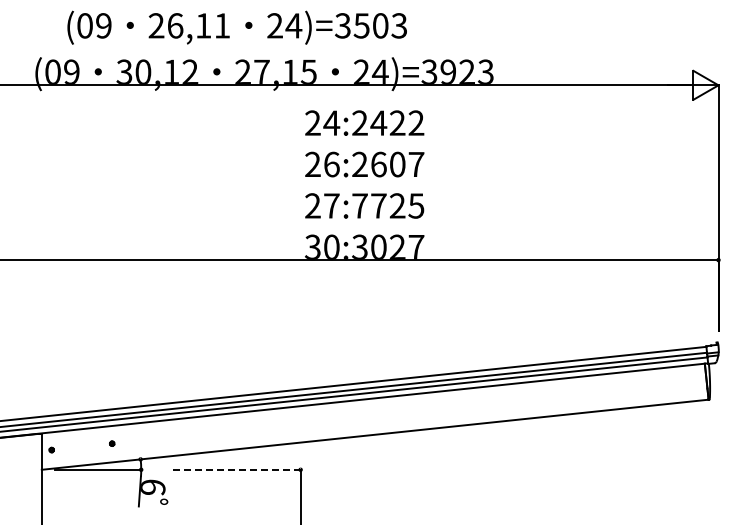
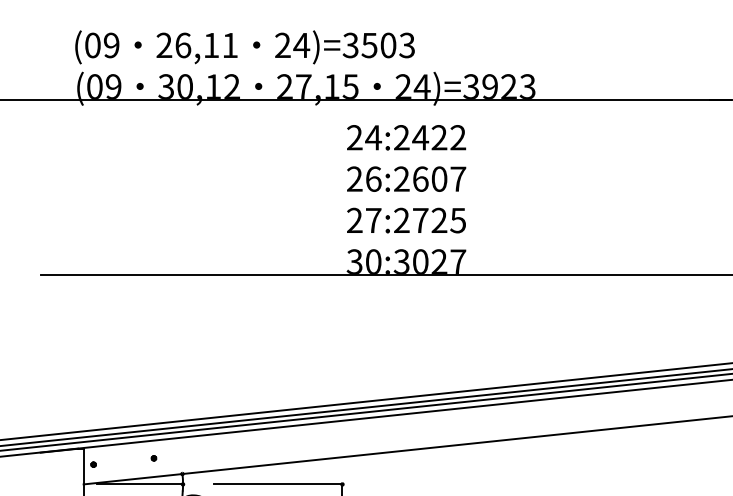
text: (236, 27) -> (244, 47), moved
text: (359, 205) -> (401, 220), 27:7725 -> 27:2725
line: (237, 469) -> (279, 484), dashed -> solid

